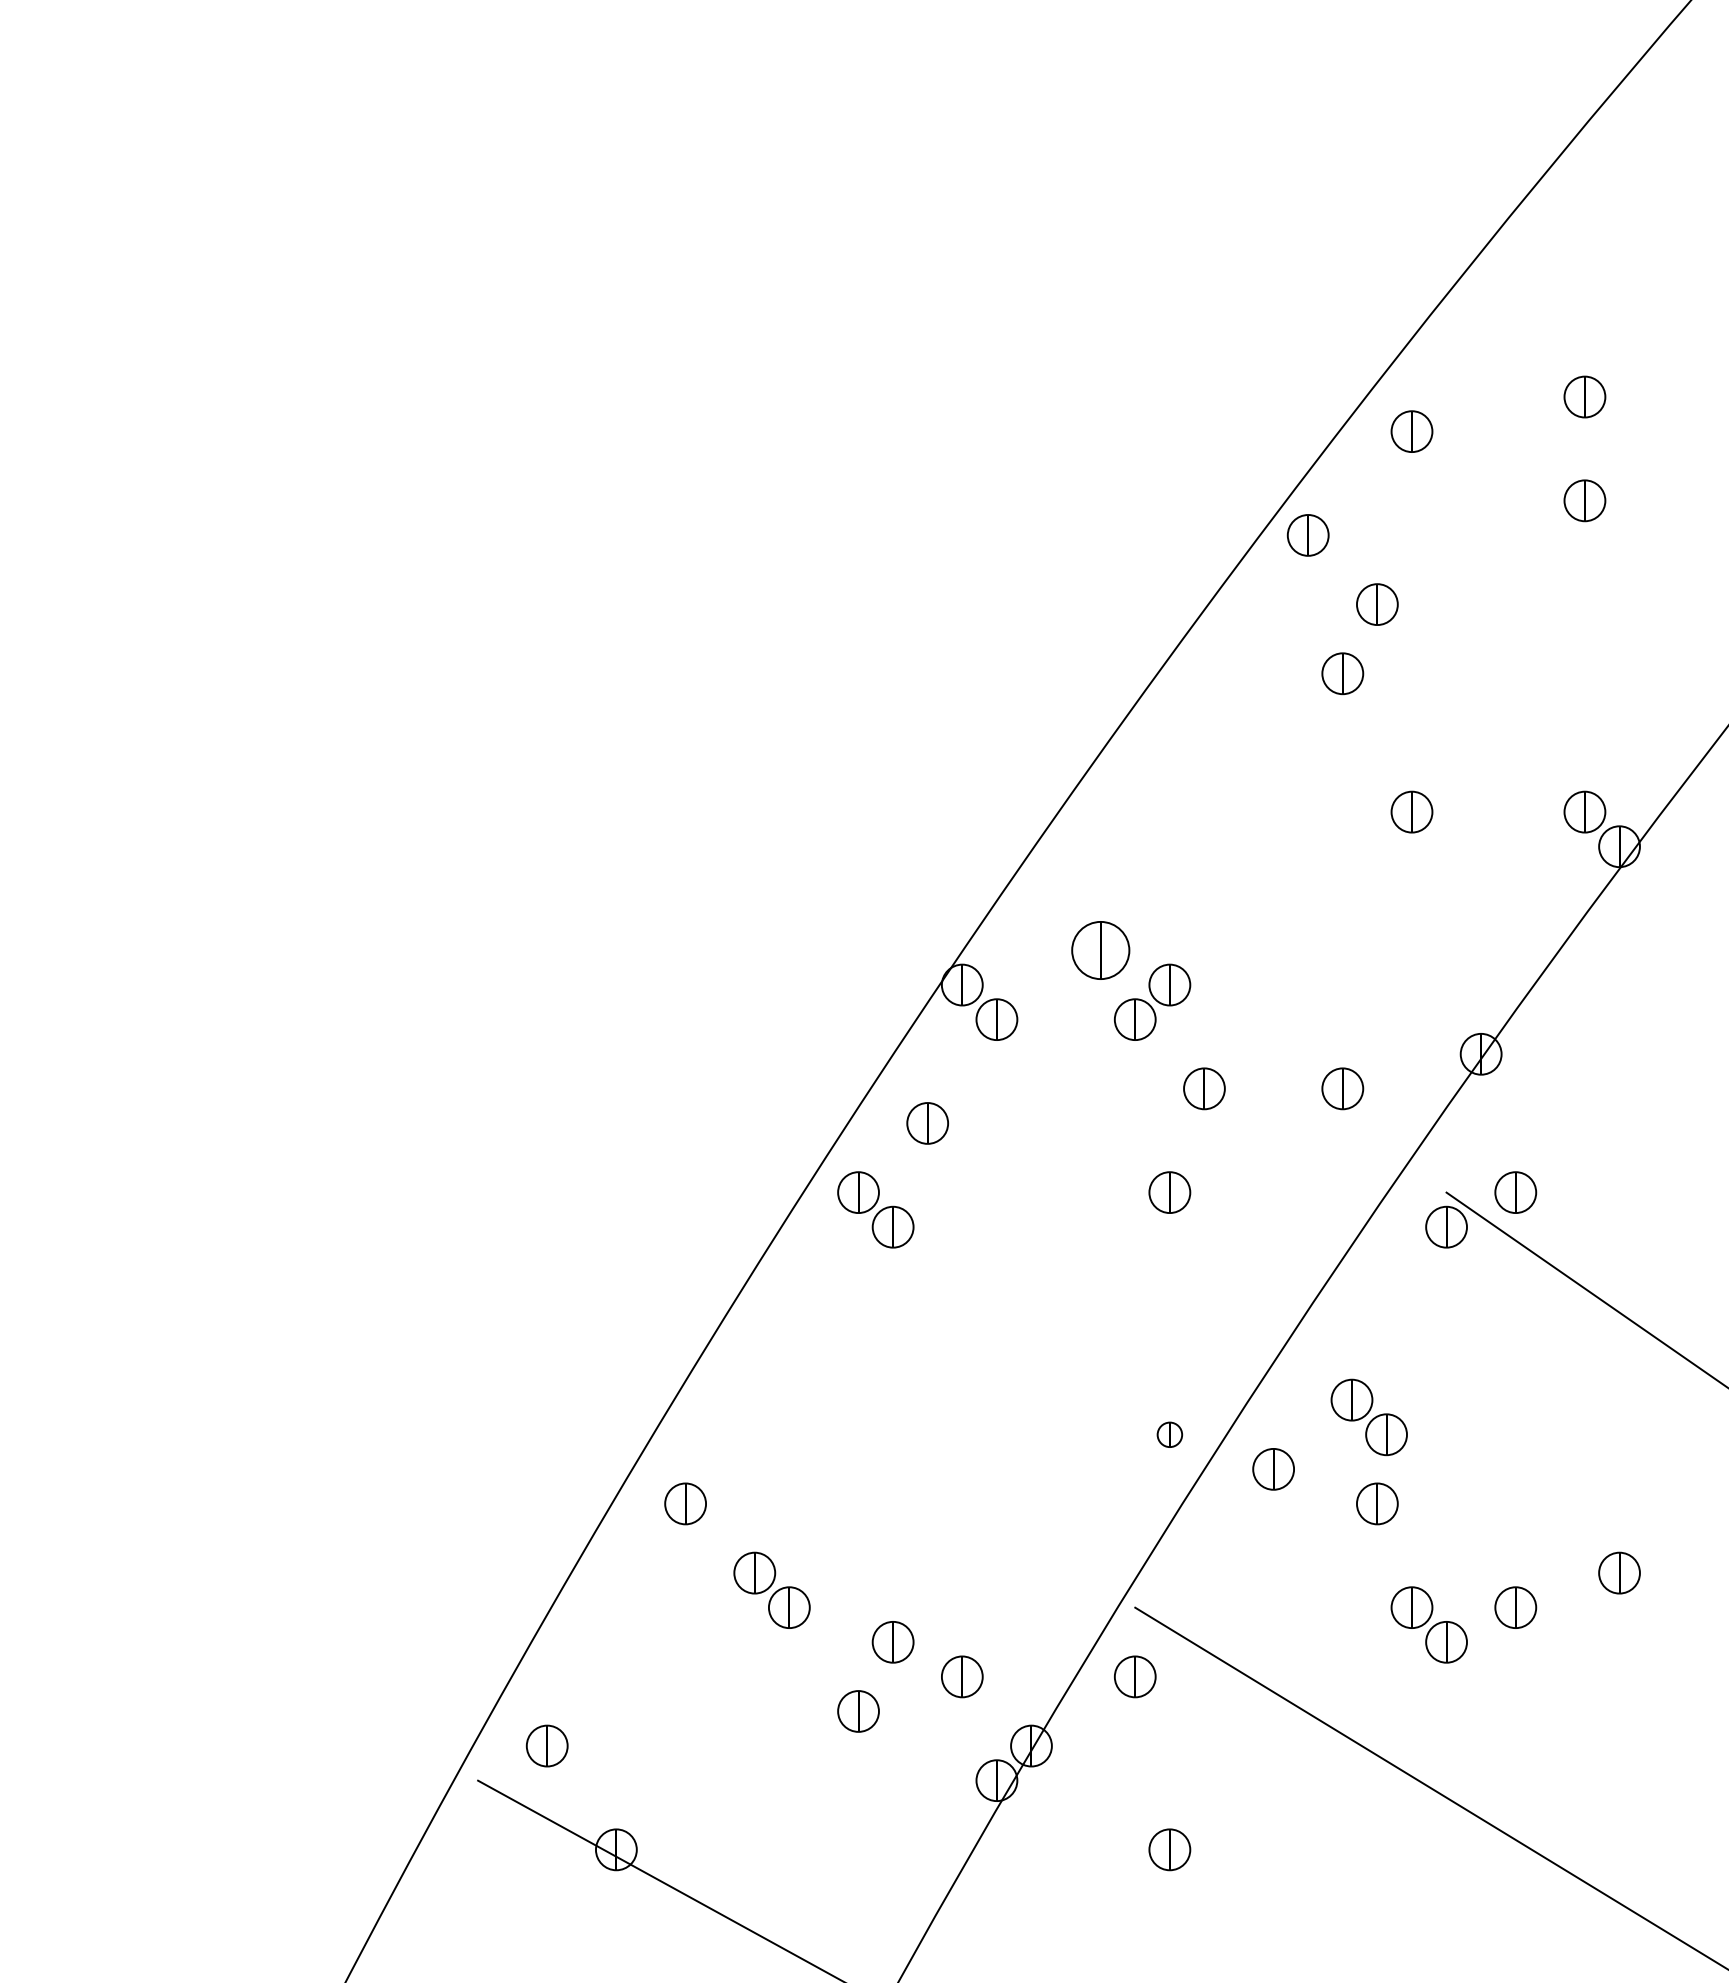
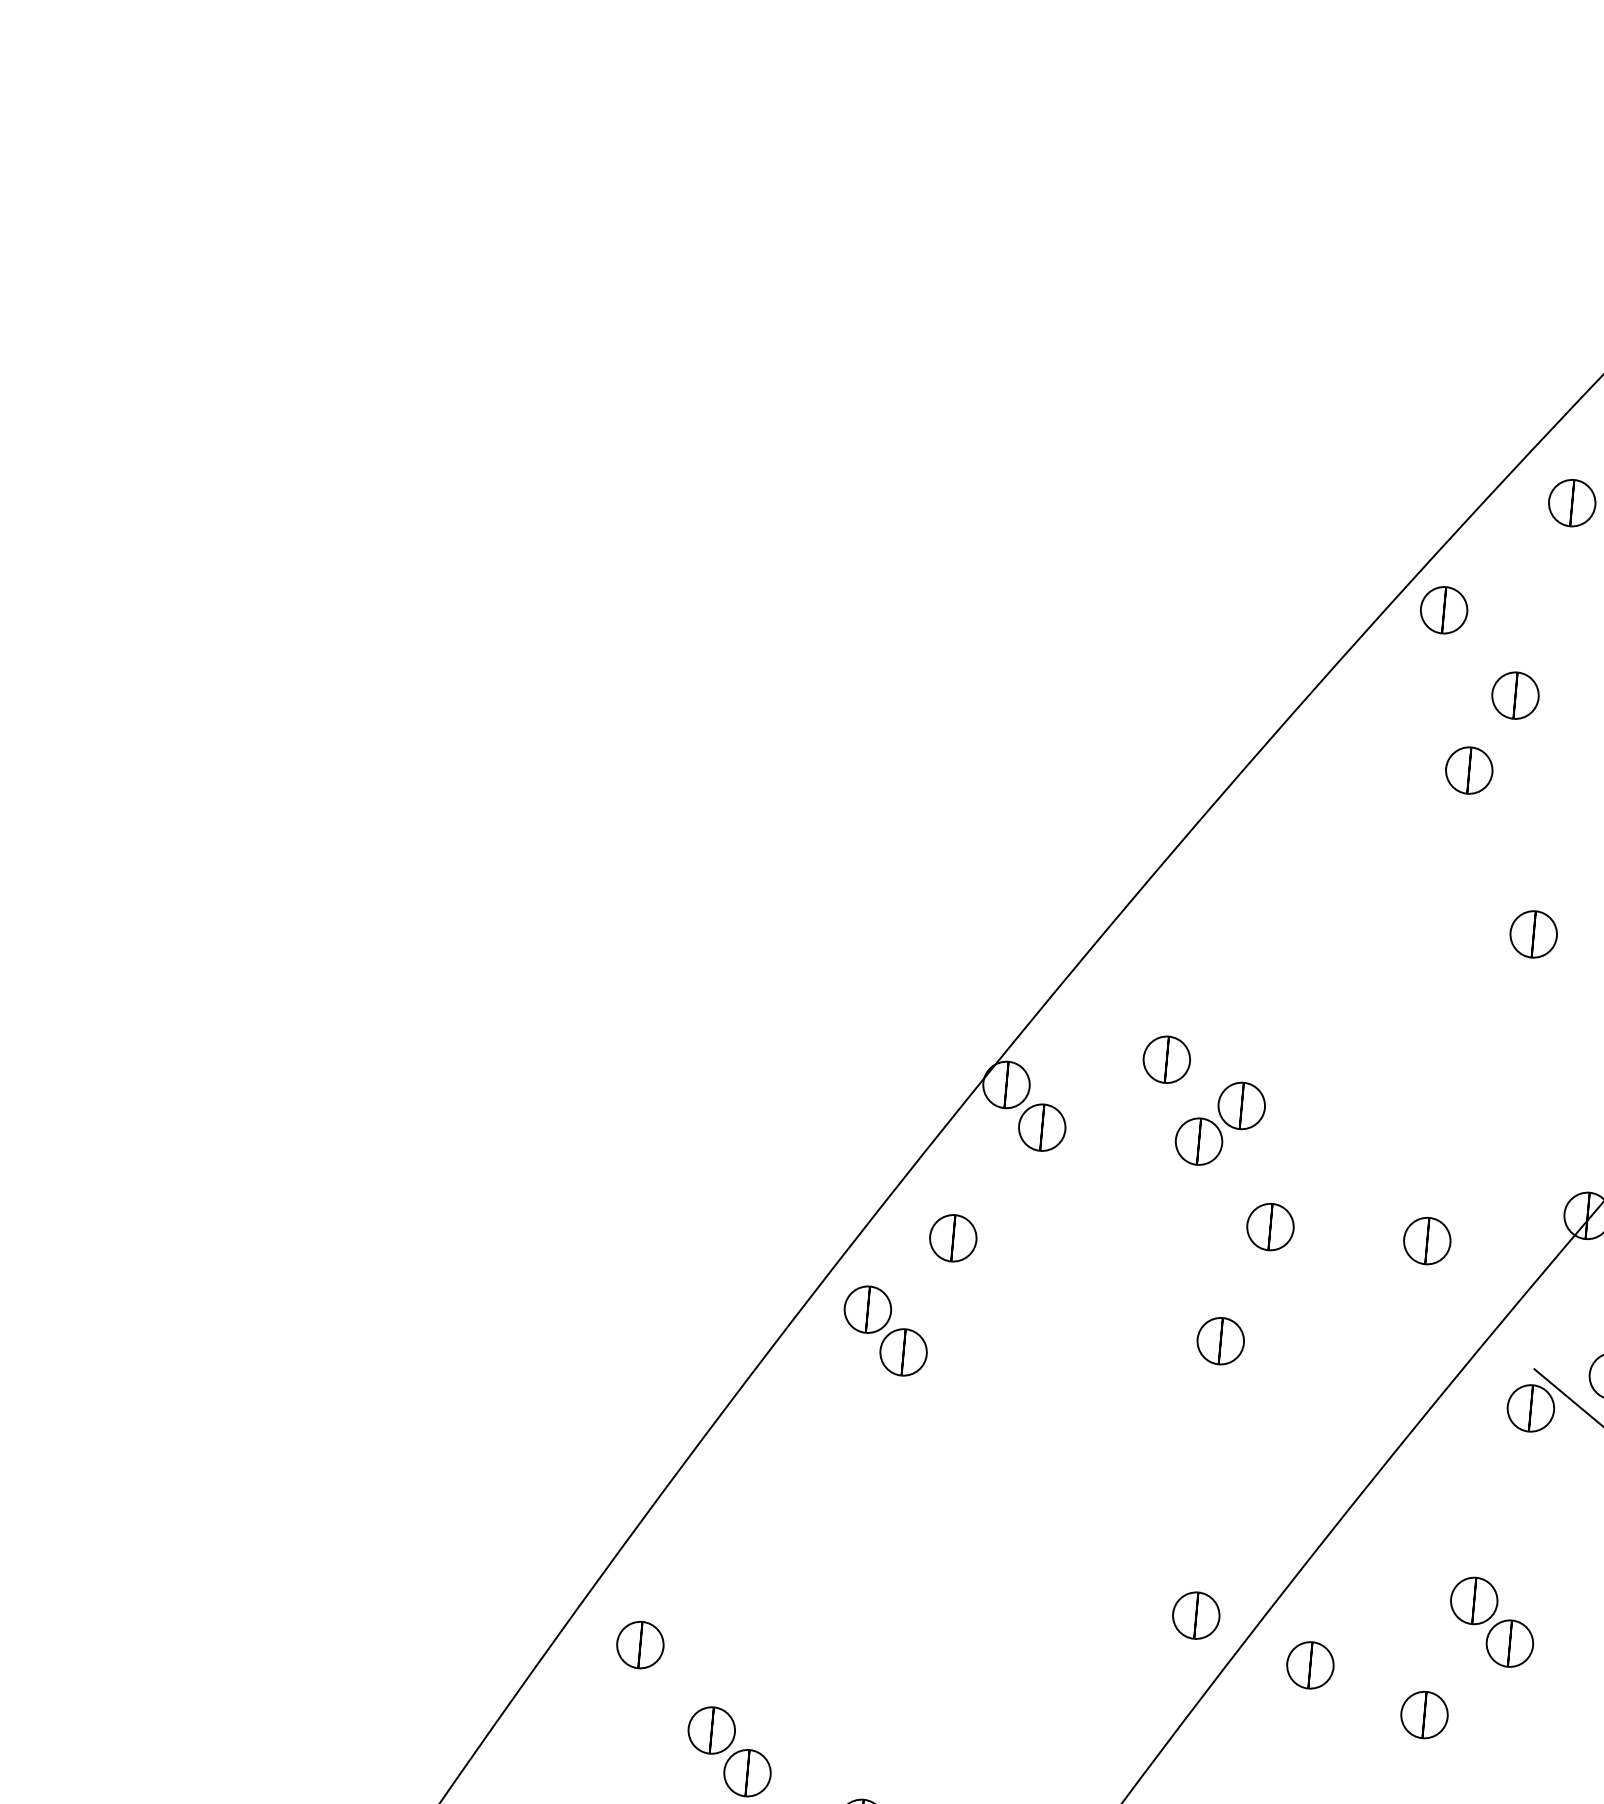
part: (1100, 950) -> (1166, 1059), size x0.71
part: (1368, 1417) -> (1491, 1622), moved
part: (1169, 1434) -> (1195, 1615), size x1.67

